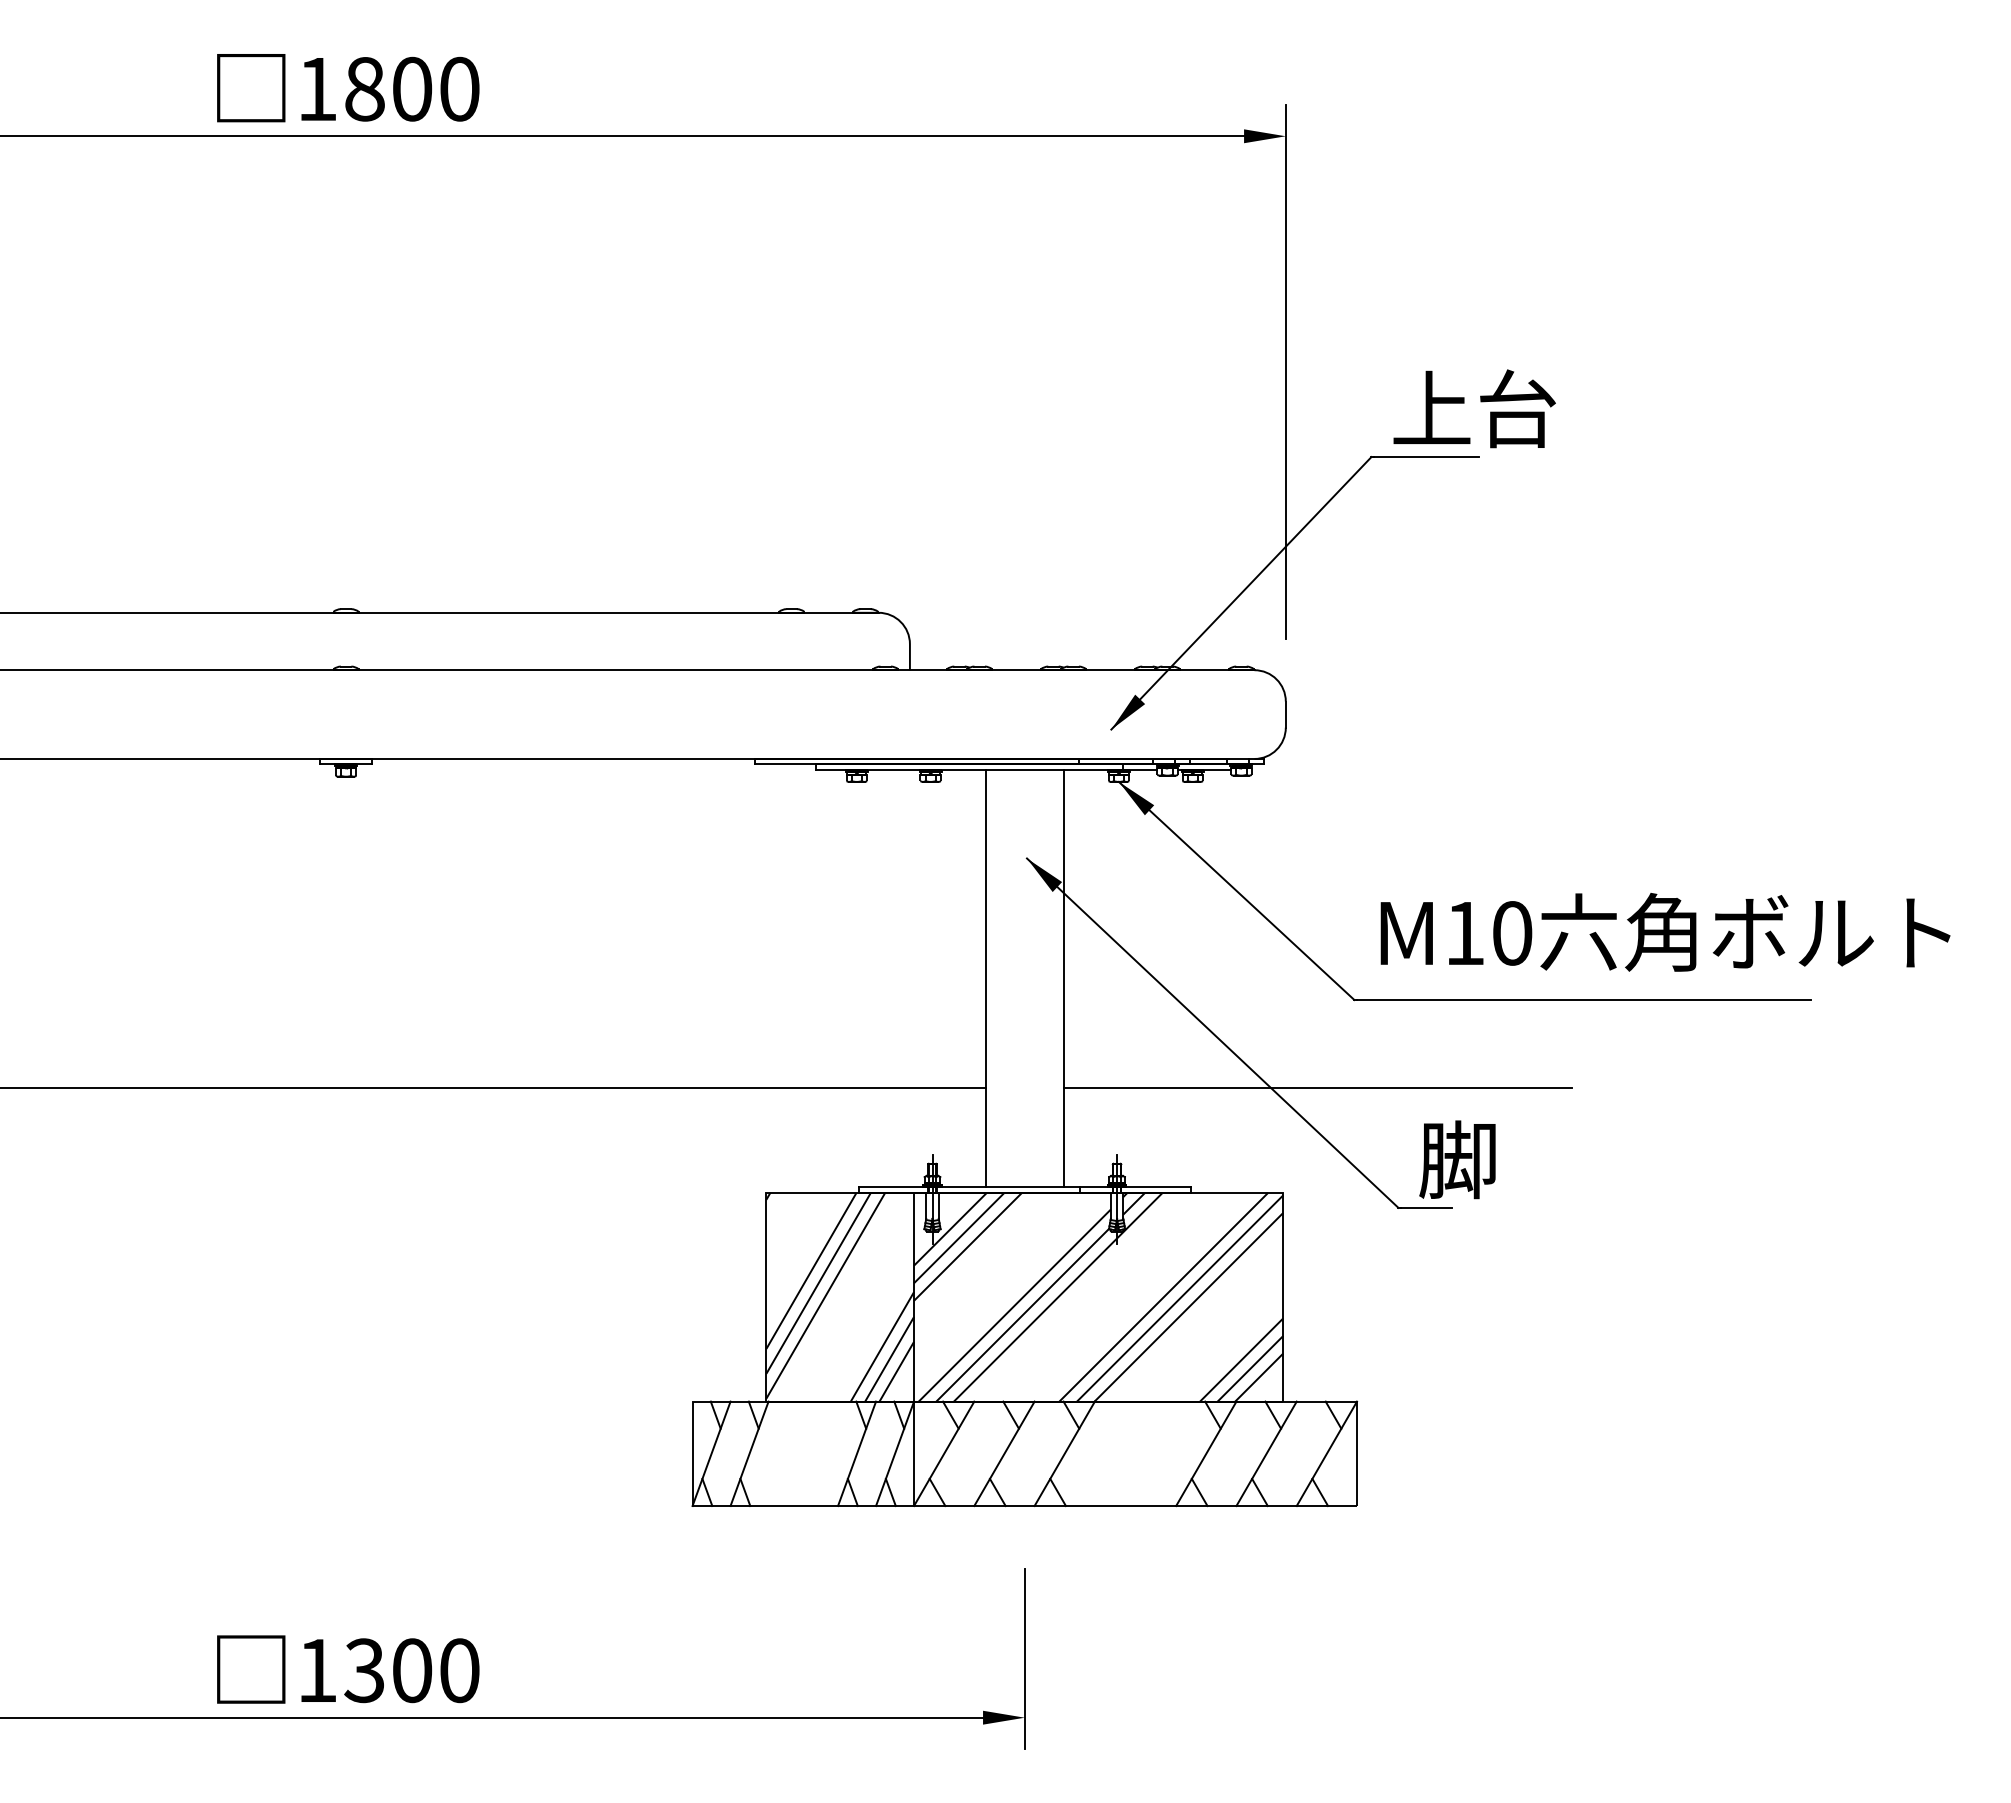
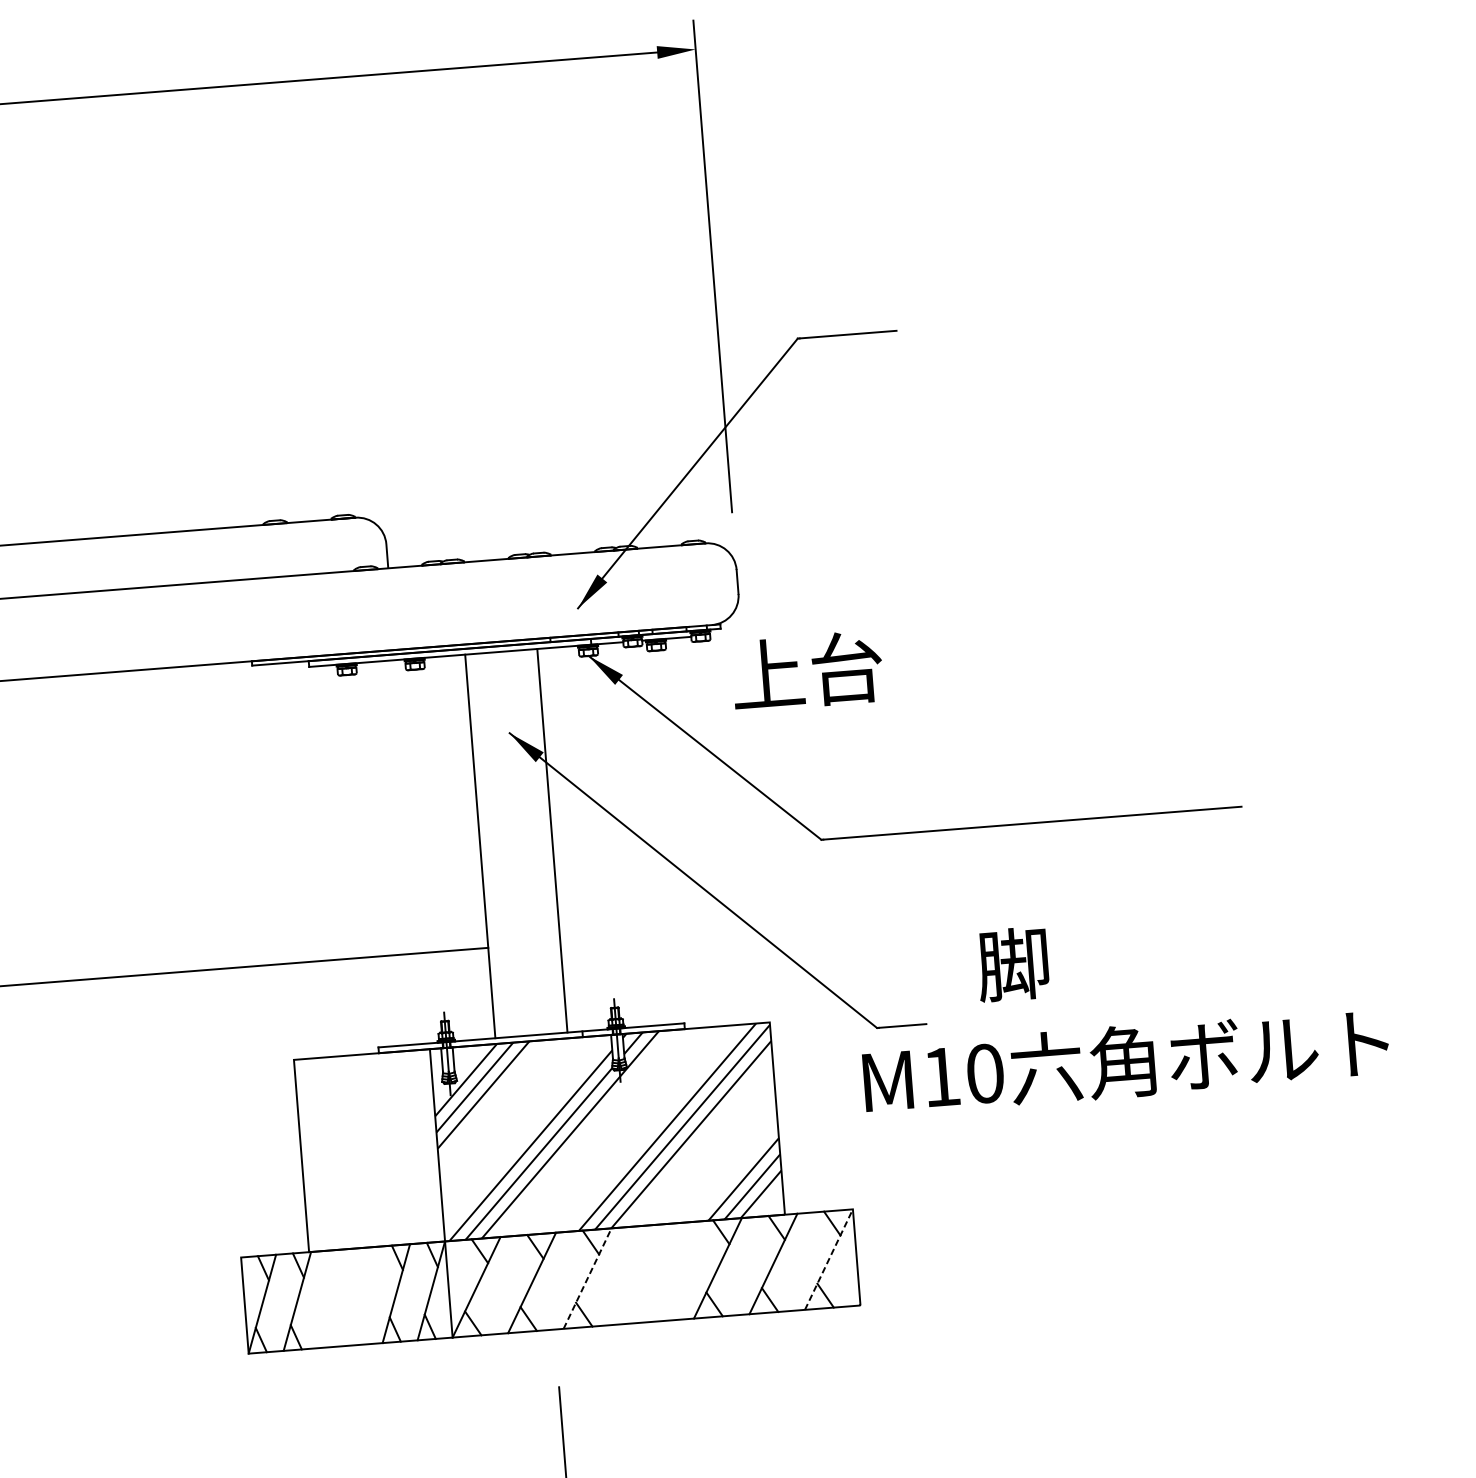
text: (1474, 408) -> (807, 670), moved
text: (1665, 932) -> (1126, 1061), moved
line: (1317, 1088) -> (793, 923), removed
text: (1457, 1159) -> (1012, 964), moved
hatch: (840, 1296) -> (369, 1150), removed
line: (1065, 1453) -> (588, 1278), solid -> dashed
line: (1327, 1453) -> (829, 1259), solid -> dashed

